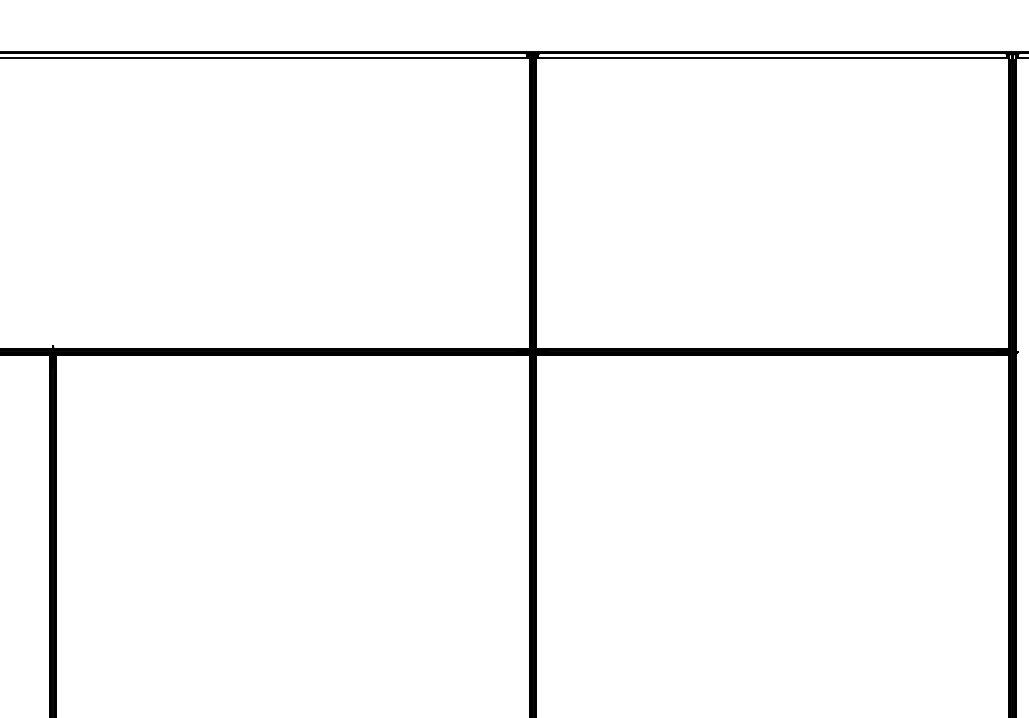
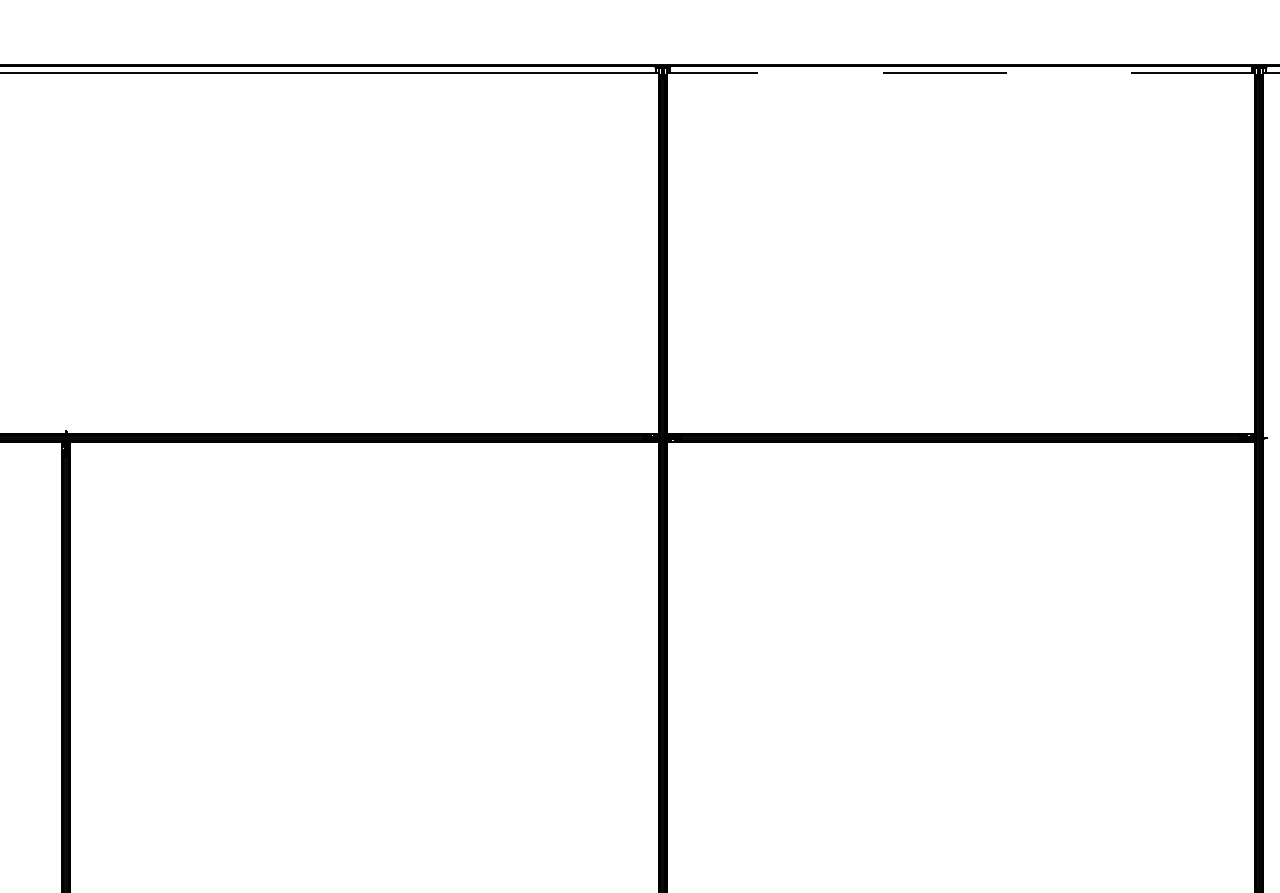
line: (772, 58) -> (960, 72), solid -> dashed

